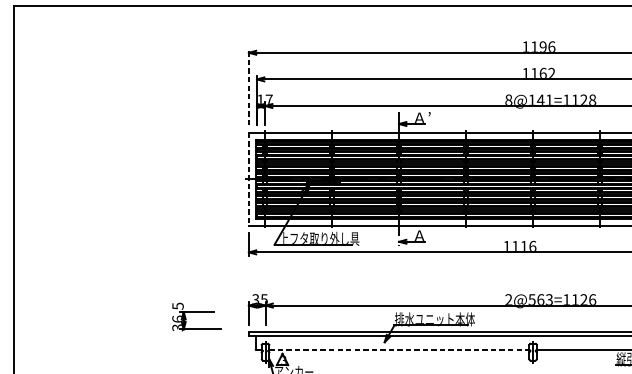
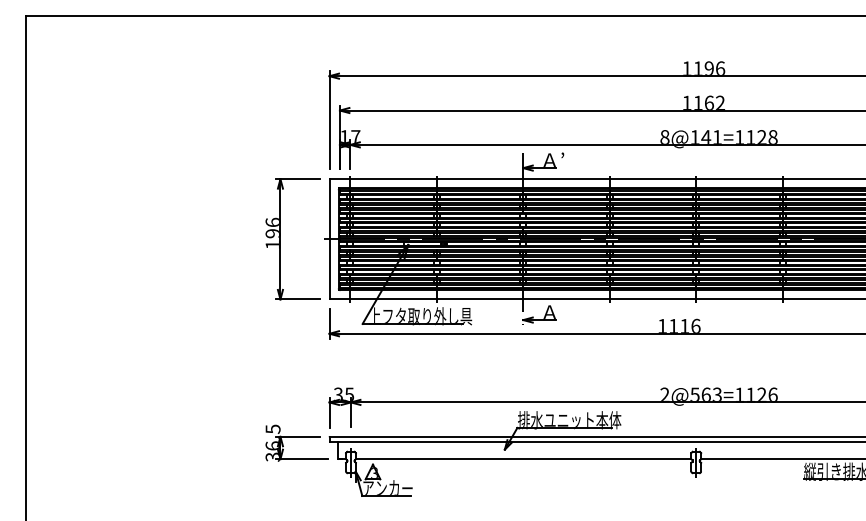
line: (248, 86) -> (329, 119), dashed -> solid
part: (210, 179) -> (280, 239), added
line: (248, 179) -> (329, 239), dashed -> solid
part: (196, 316) -> (296, 442), moved
line: (399, 349) -> (523, 459), dashed -> solid

